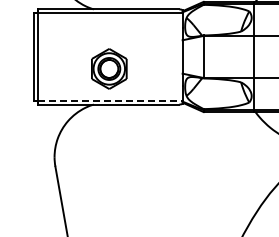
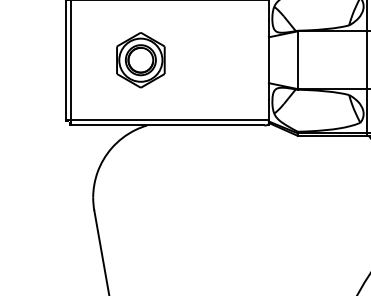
part: (109, 68) -> (141, 59), moved
line: (110, 100) -> (169, 119), dashed -> solid

